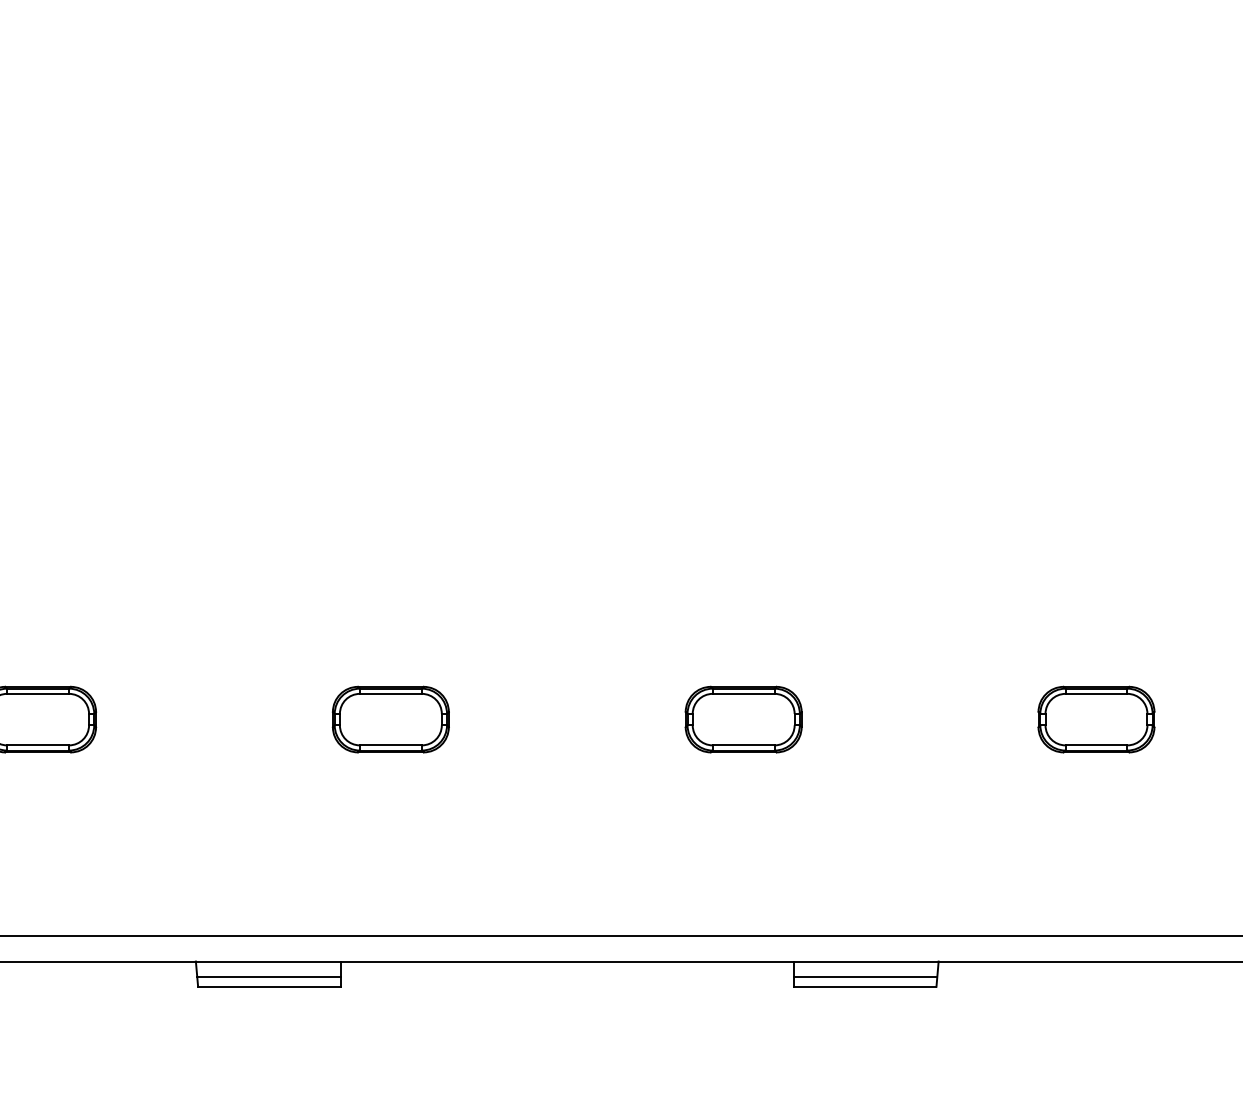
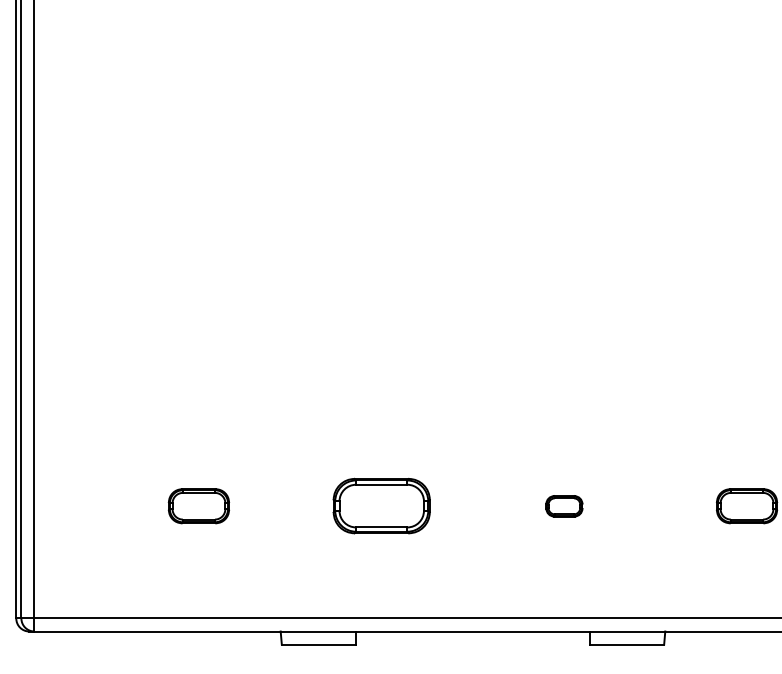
part: (390, 720) -> (381, 506), size x1.6
part: (743, 720) -> (564, 506), size x0.6
line: (268, 976) -> (318, 639), removed
line: (865, 976) -> (627, 639), removed

